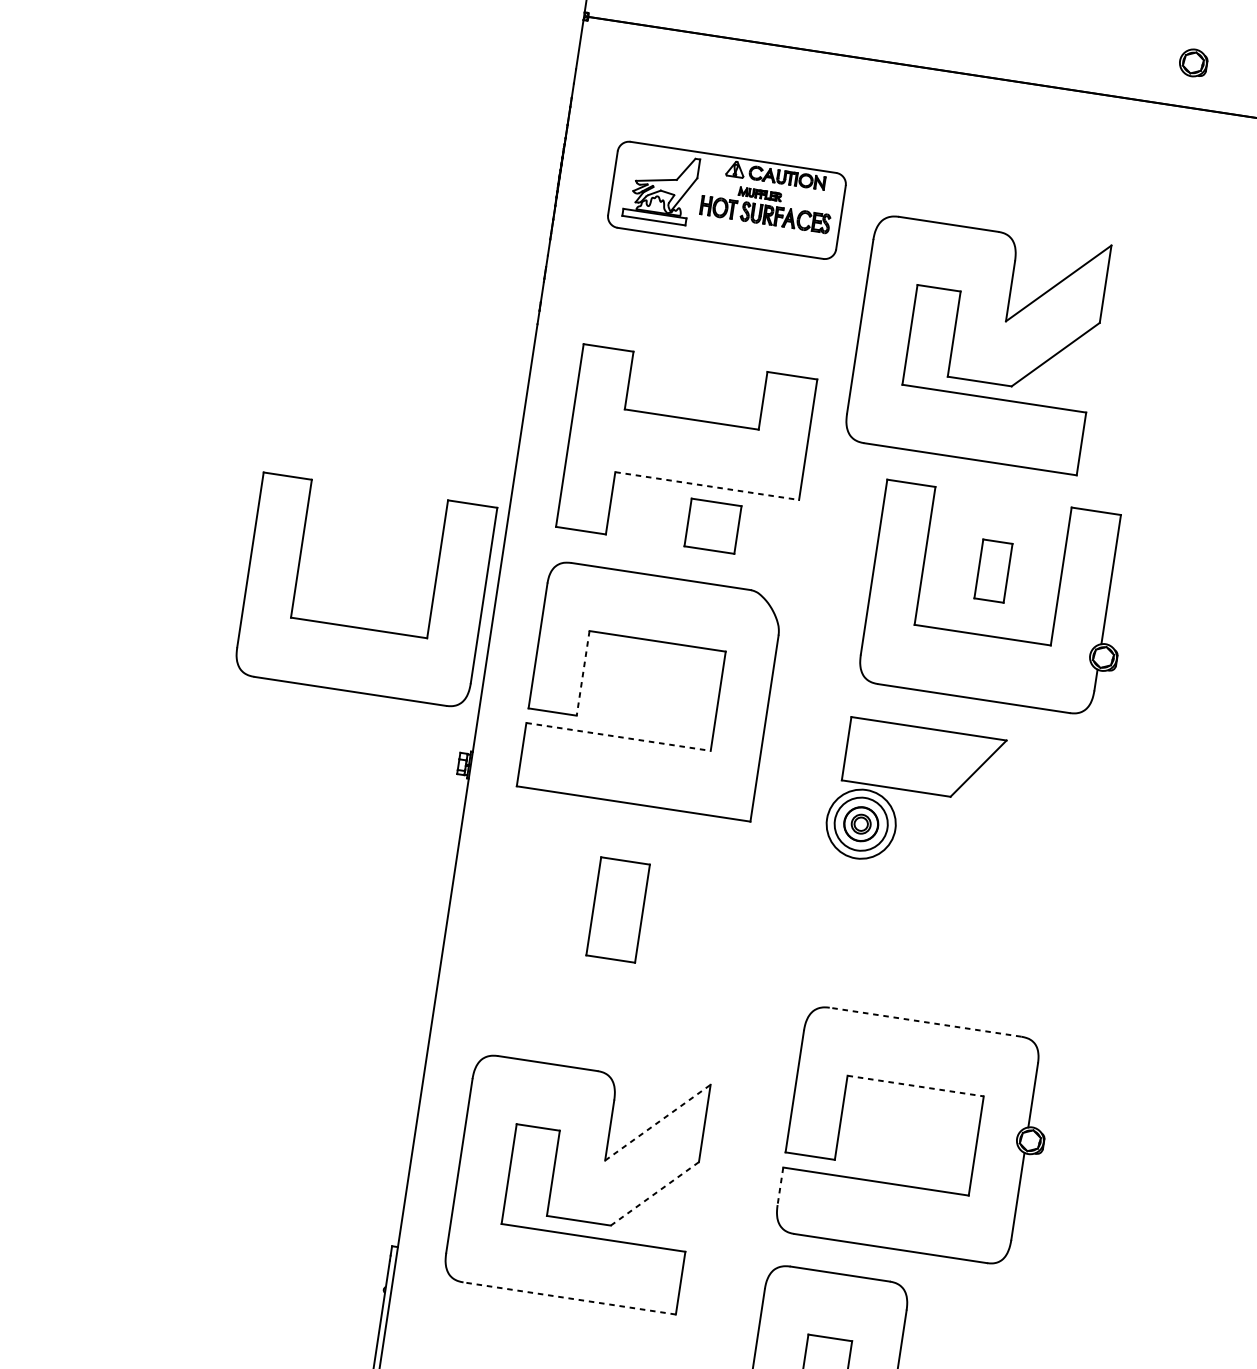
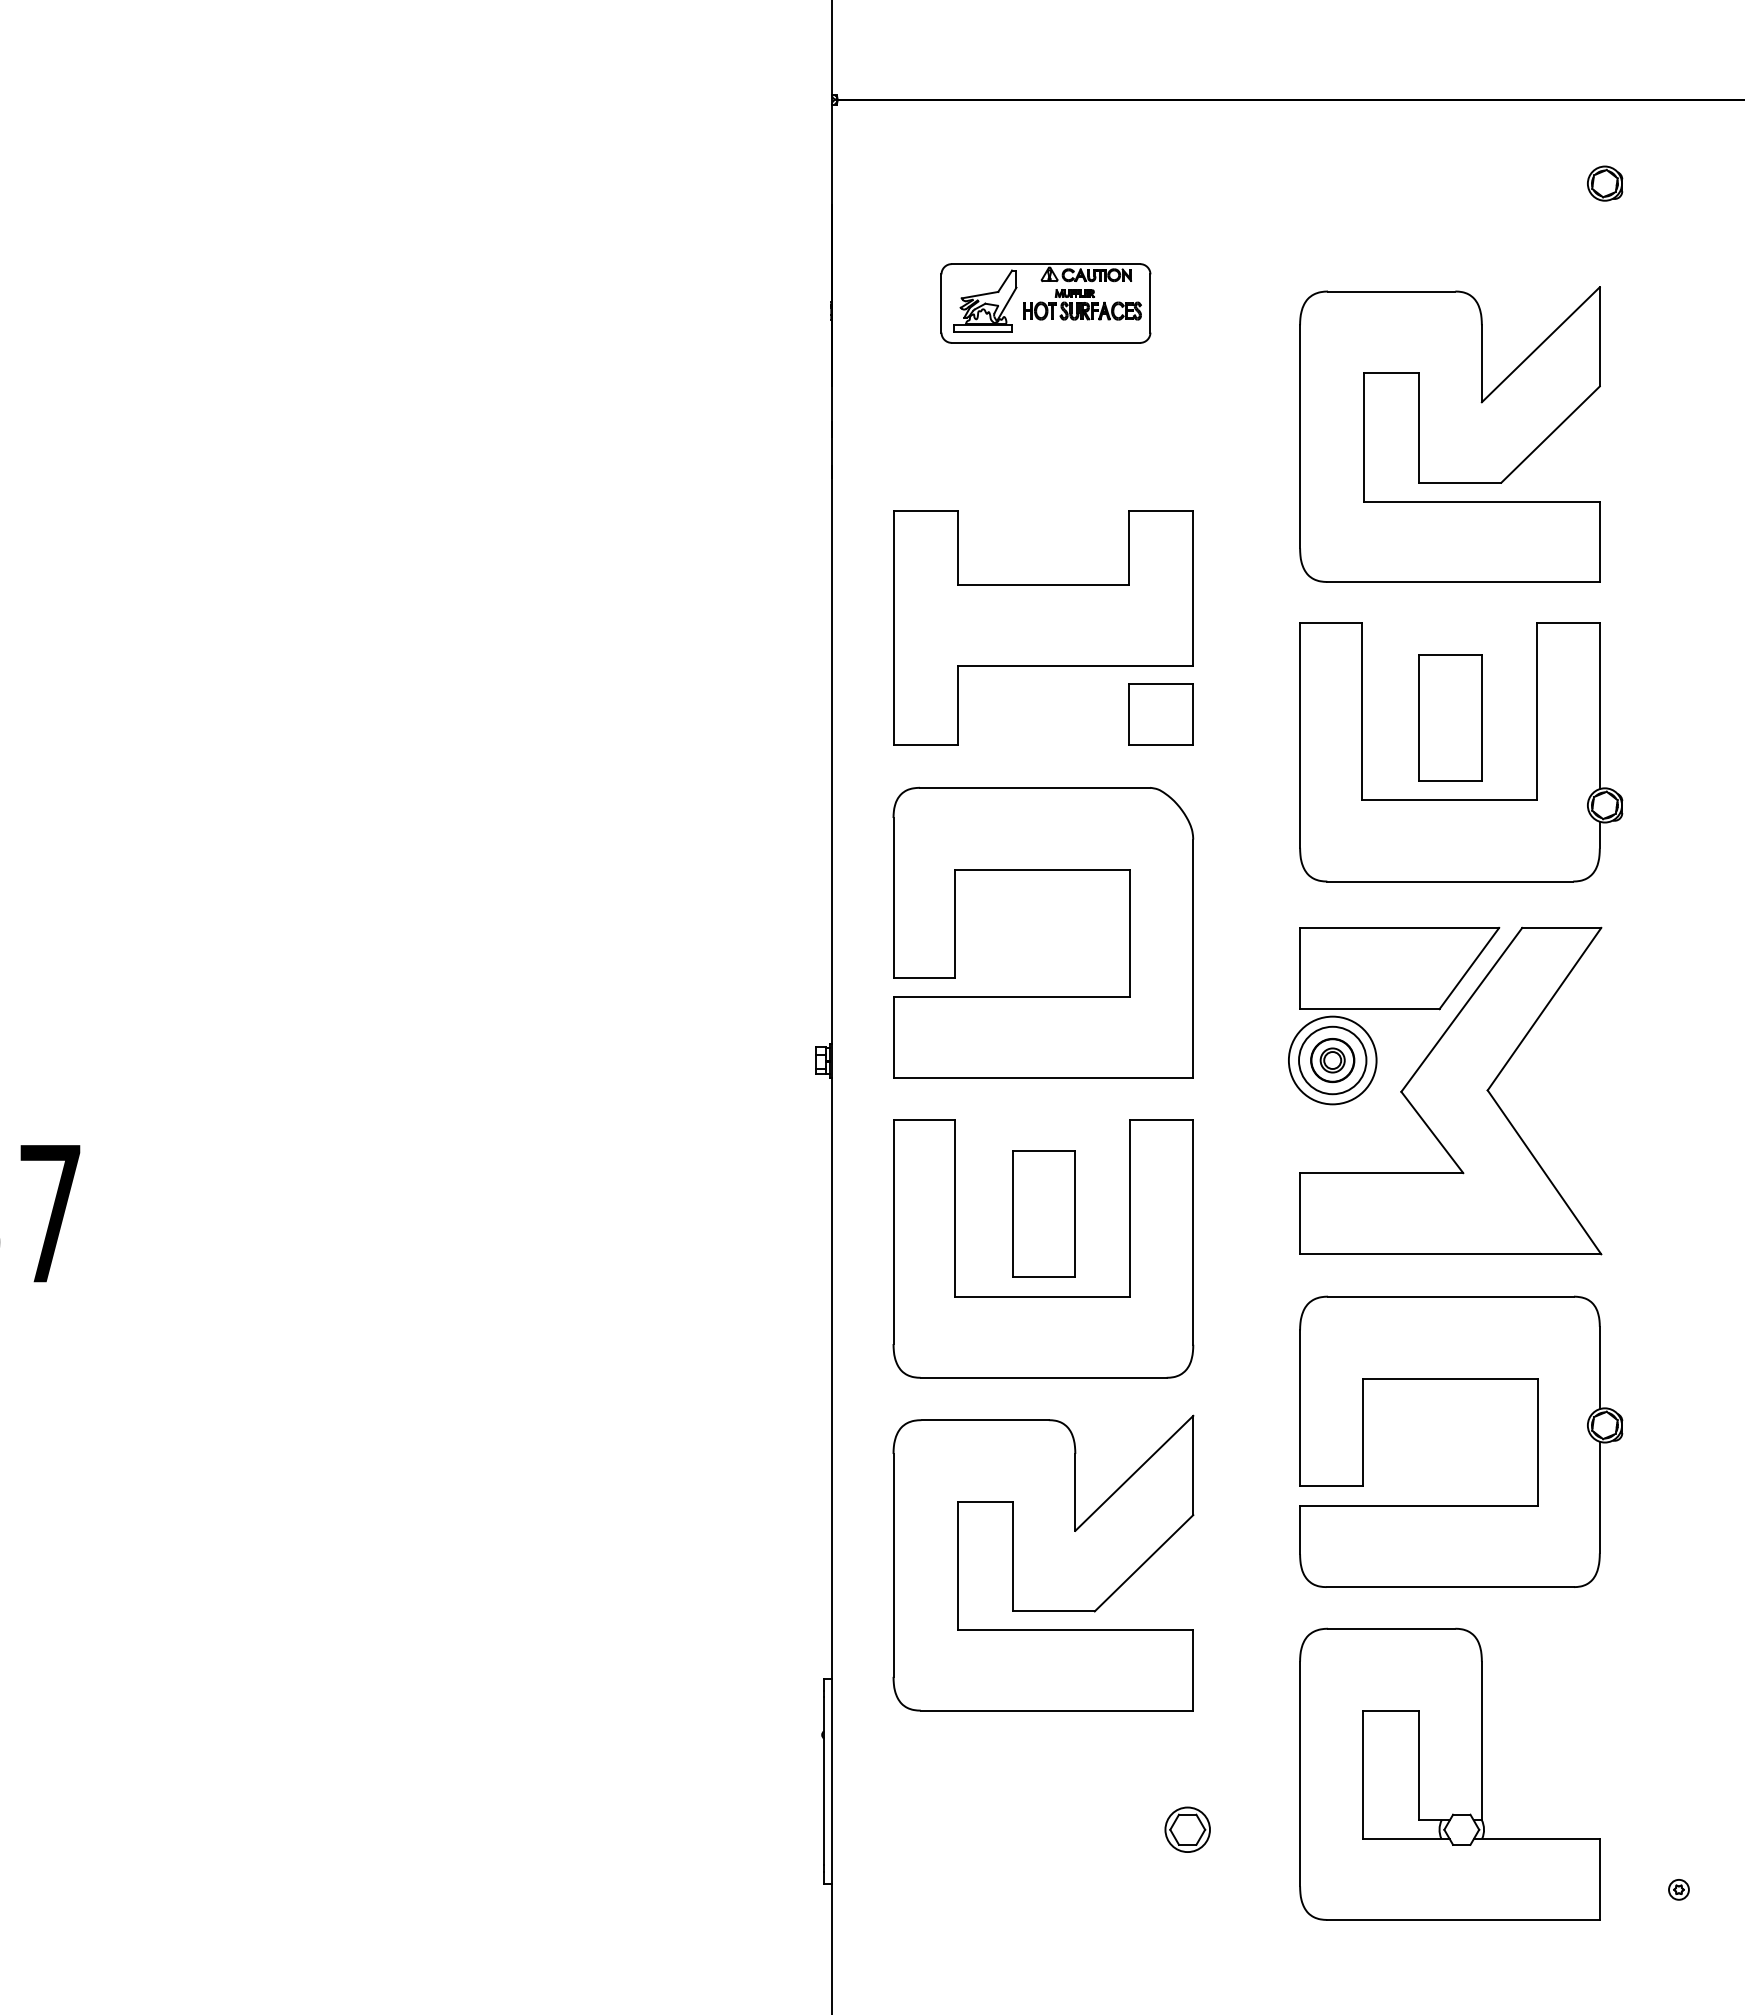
part: (1193, 62) -> (1605, 183), moved
part: (726, 200) -> (1045, 303), size x0.71
part: (976, 342) -> (1449, 434), moved
line: (707, 486) -> (1075, 665), dashed -> solid
part: (712, 525) -> (1160, 714), moved
part: (993, 570) -> (1450, 717), size x1.67
part: (359, 627) -> (1043, 1296), moved
line: (583, 673) -> (955, 924), dashed -> solid
line: (619, 737) -> (1012, 997), dashed -> solid
part: (949, 861) -> (1450, 1090), added
line: (925, 1022) -> (1451, 1296), dashed -> solid
line: (916, 1086) -> (1451, 1378), dashed -> solid
line: (658, 1122) -> (1134, 1473), dashed -> solid
line: (780, 1186) -> (1300, 1530), dashed -> solid
line: (655, 1194) -> (1144, 1563), dashed -> solid
line: (569, 1298) -> (1056, 1710), dashed -> solid

